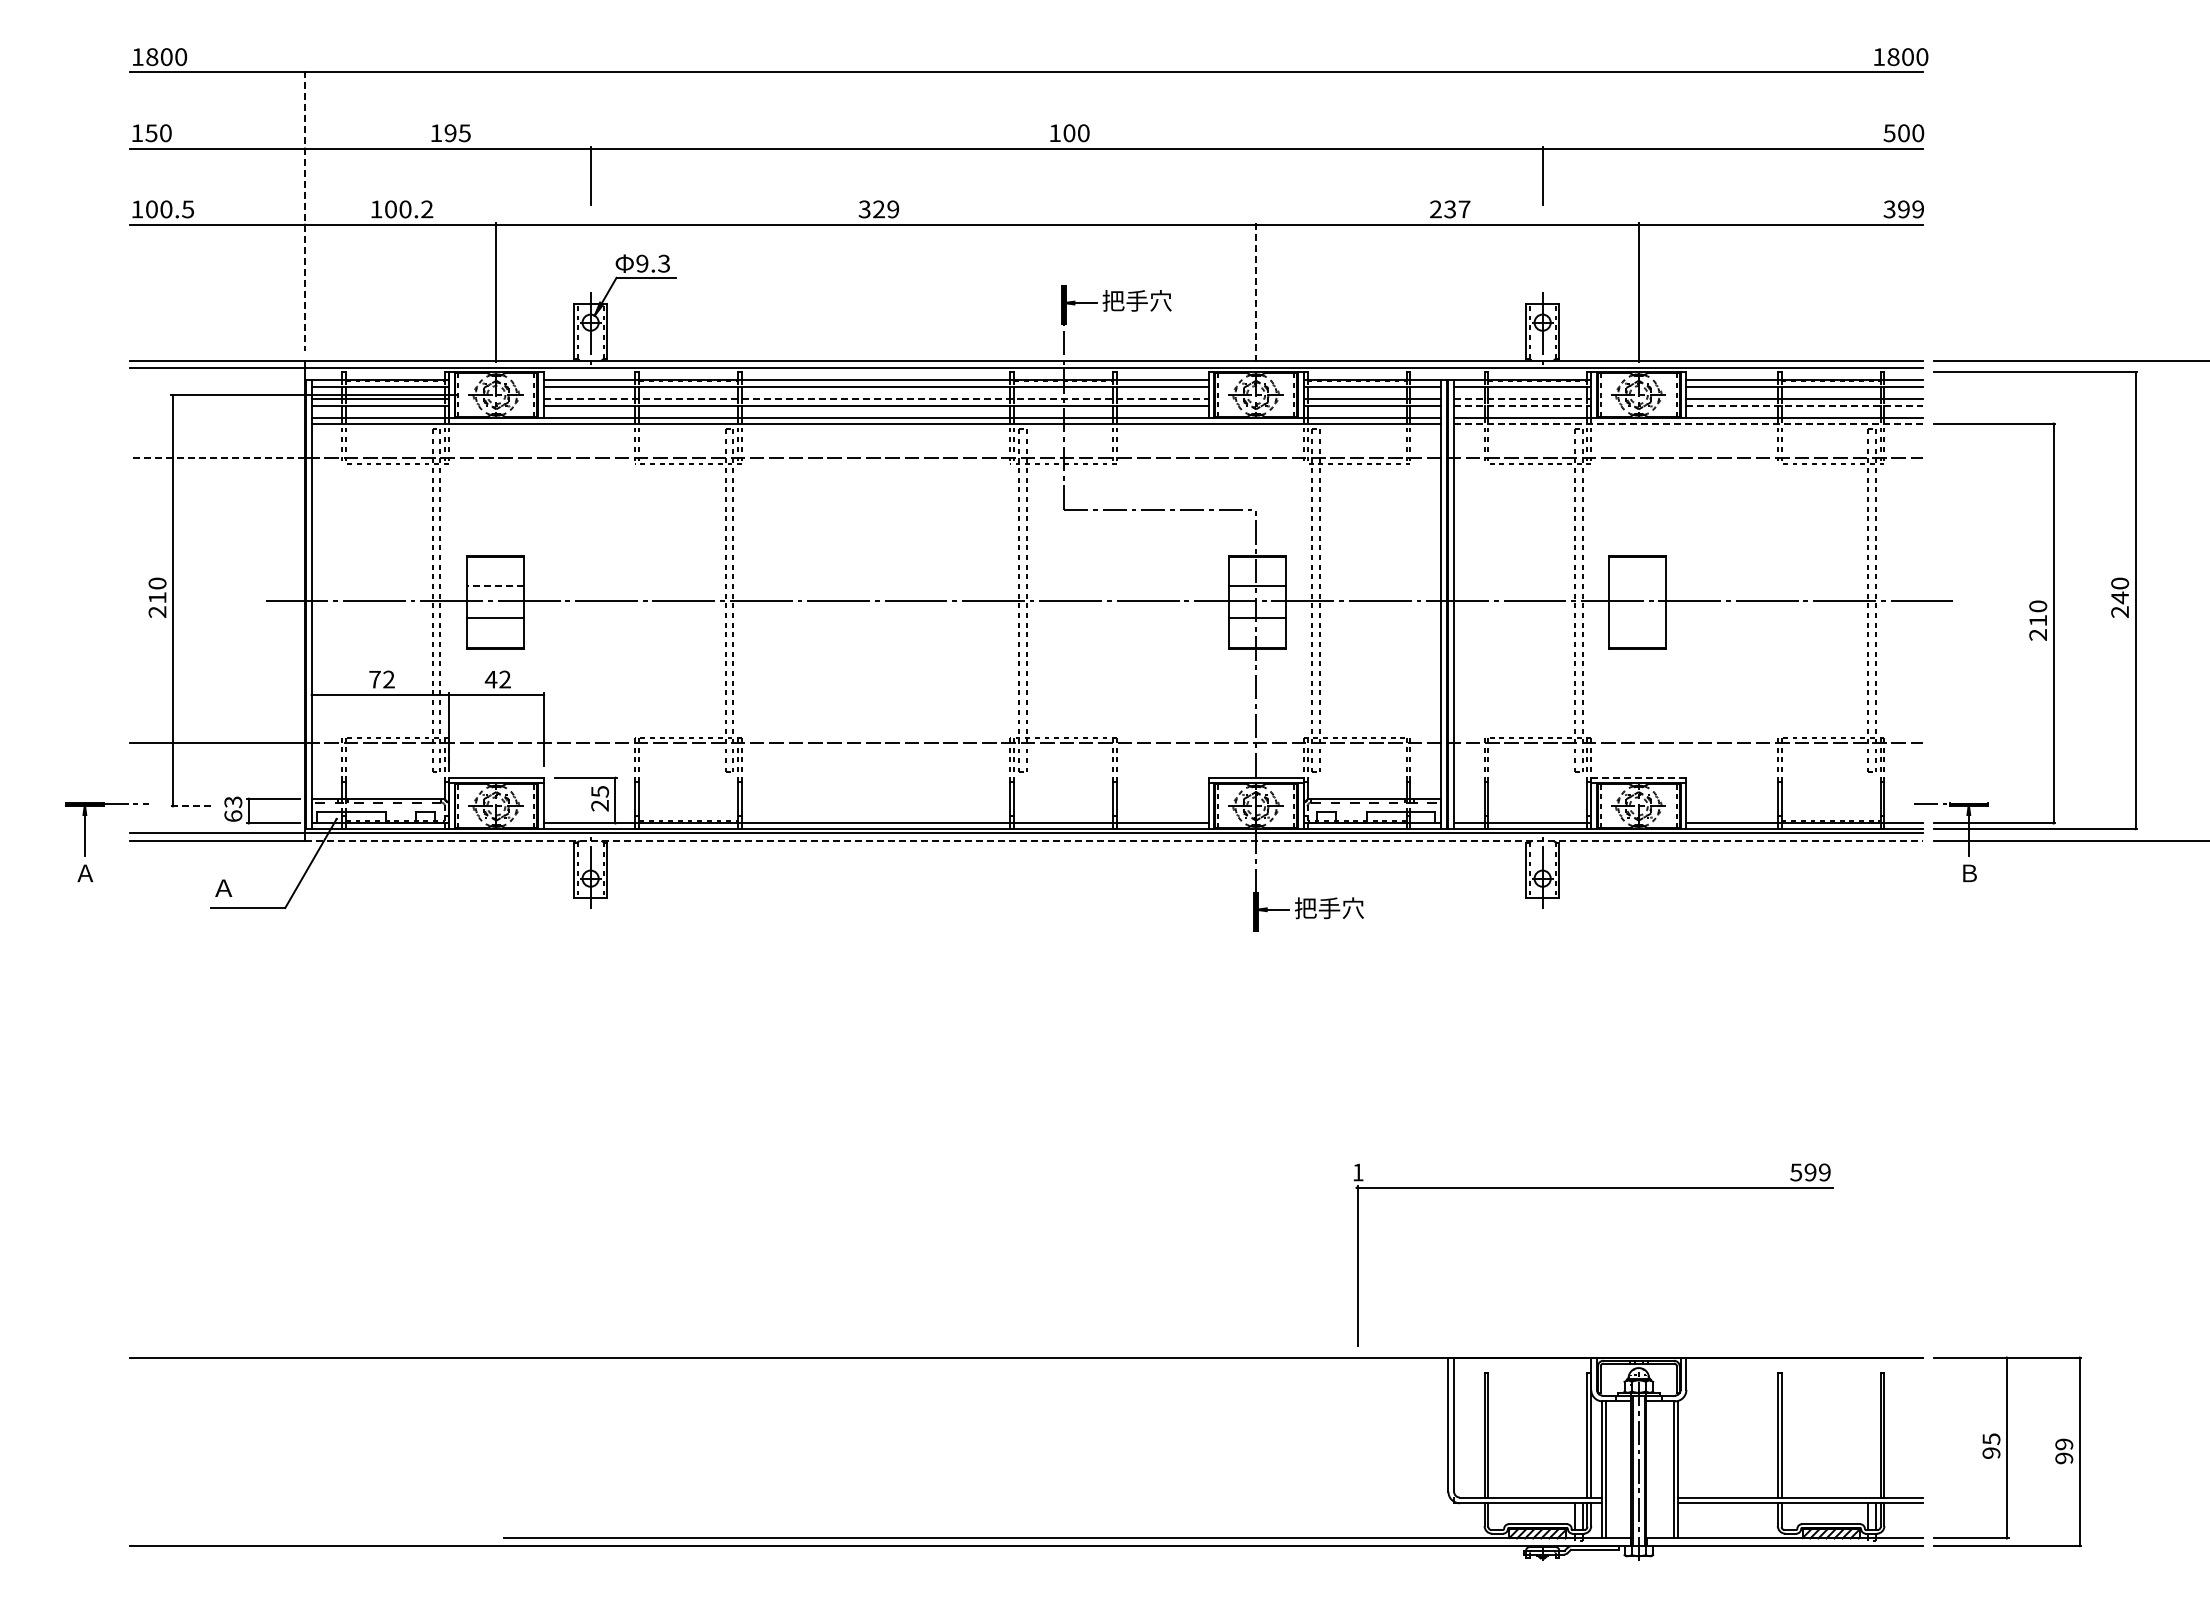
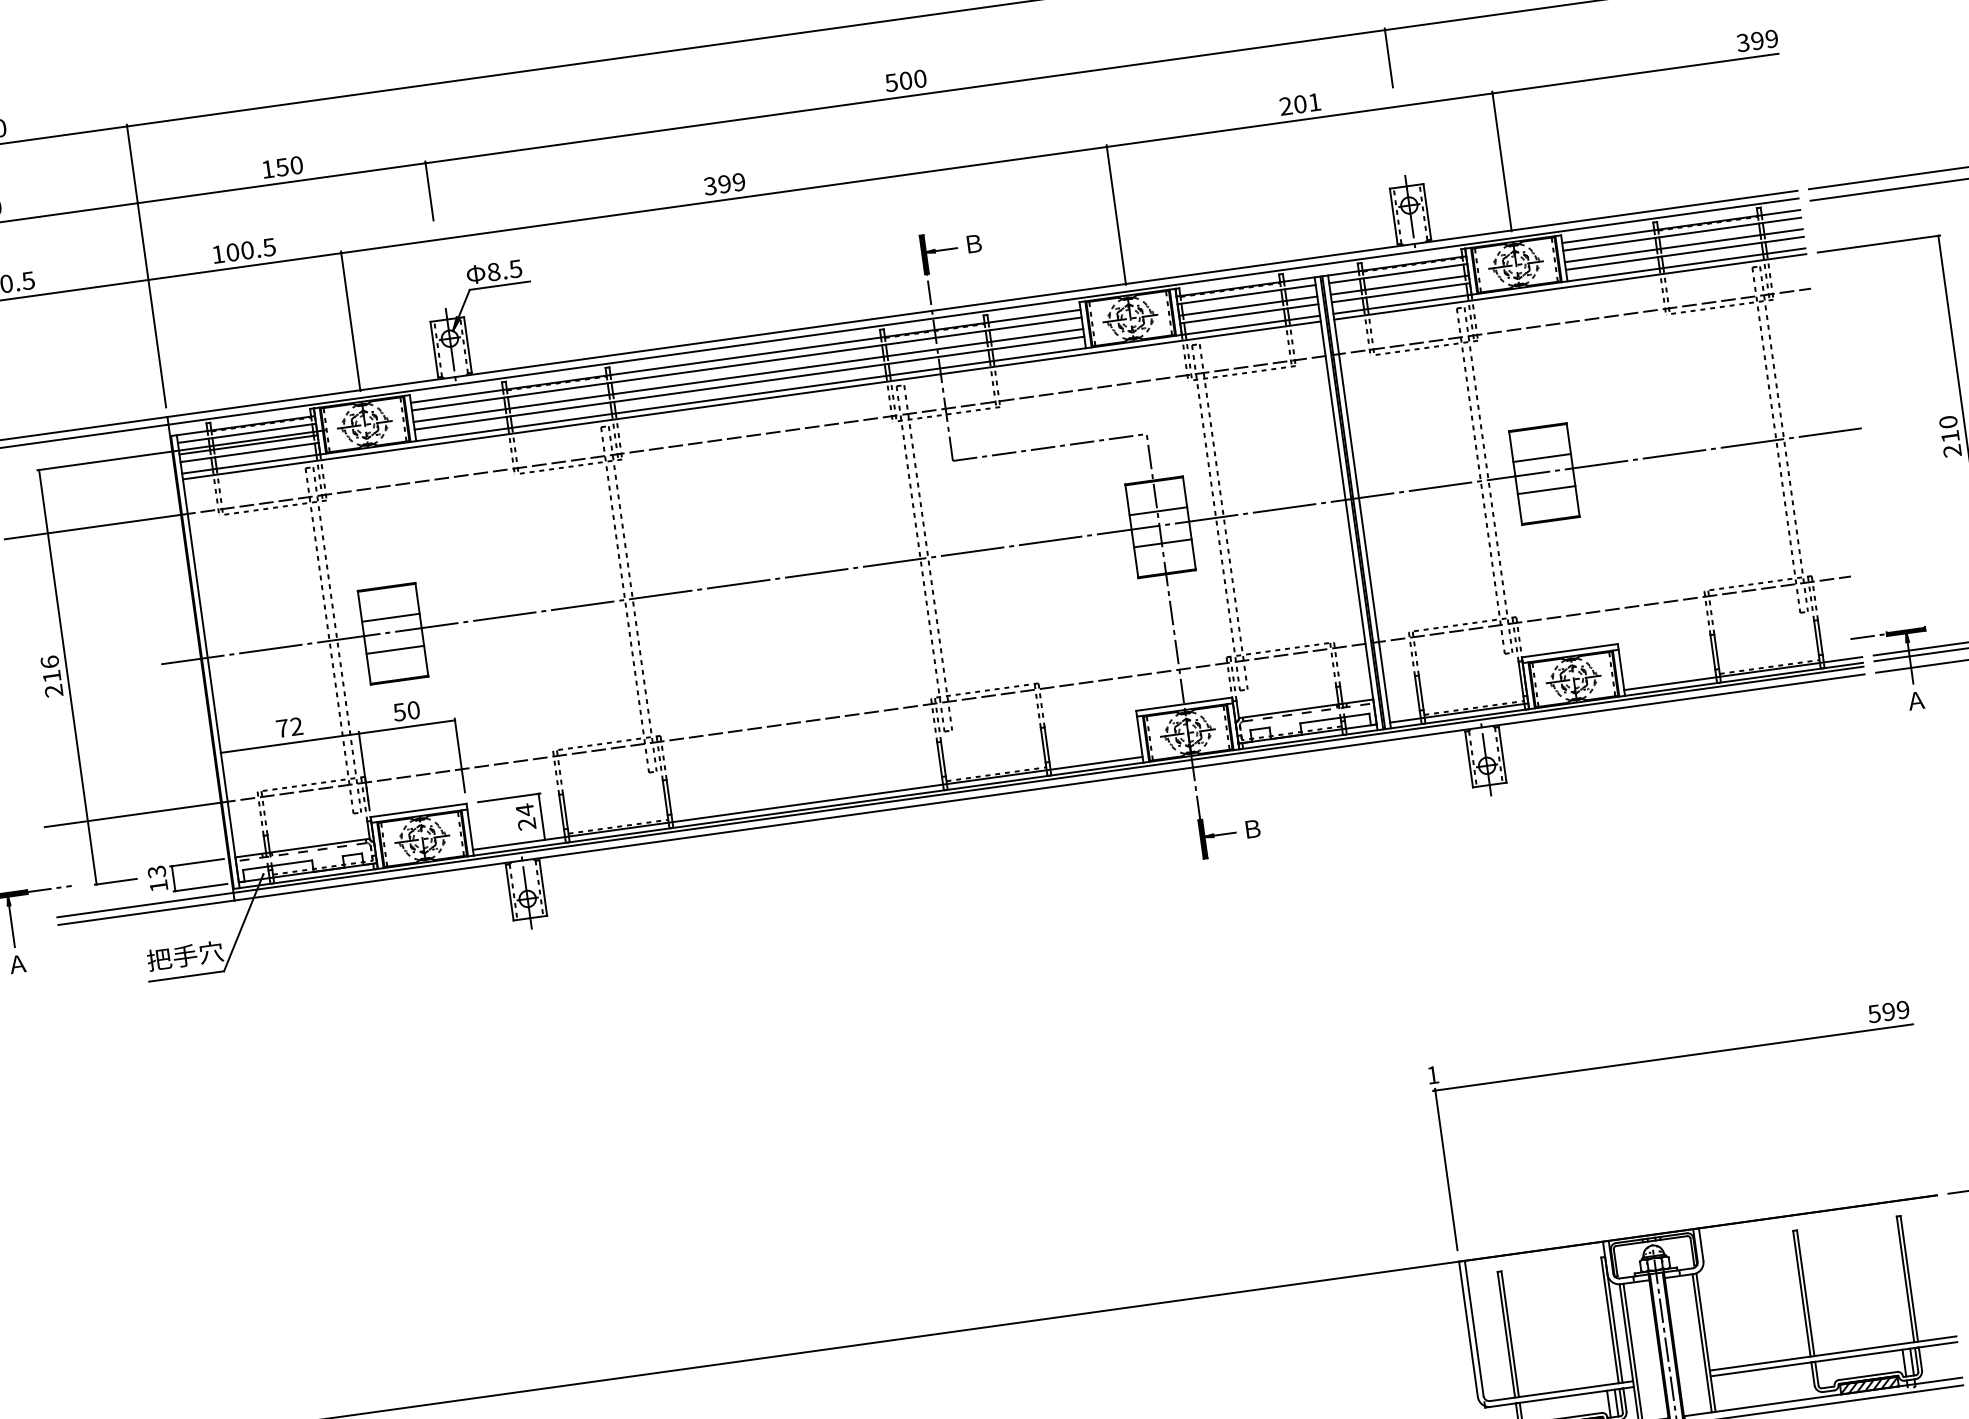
text: (457, 133) -> (289, 166), 195 -> 150
text: (1054, 133) -> (890, 83), 100 -> 500
text: (427, 209) -> (269, 247), 100.2 -> 100.5
text: (878, 209) -> (724, 184), 329 -> 399
text: (1457, 209) -> (1307, 103), 237 -> 201
line: (305, 211) -> (147, 266), dashed -> solid
text: (653, 263) -> (505, 270), 9.3 -> 8.5
line: (1256, 292) -> (1116, 215), dashed -> solid
text: (1136, 300) -> (996, 239), 把手穴 -> Ｂ
line: (876, 398) -> (748, 375), dashed -> solid
line: (1522, 398) -> (1399, 284), dashed -> solid
line: (1522, 406) -> (1400, 292), dashed -> solid
line: (1804, 406) -> (1684, 253), dashed -> solid
line: (1688, 423) -> (1570, 286), dashed -> solid
line: (217, 457) -> (92, 526), dashed -> solid
text: (157, 583) -> (49, 662), 210 -> 216
line: (495, 586) -> (390, 617), dashed -> solid
line: (1637, 586) -> (1541, 458), added
line: (1637, 618) -> (1546, 490), added
text: (497, 679) -> (405, 711), 42 -> 50
line: (1638, 777) -> (1569, 650), dashed -> solid
text: (600, 791) -> (525, 809), 25 -> 24
line: (192, 806) -> (116, 881), dashed -> solid
text: (233, 815) -> (158, 885), 63 -> 13
line: (1063, 820) -> (996, 774), added
line: (1537, 820) -> (1473, 707), added
line: (1113, 840) -> (1049, 787), dashed -> solid
text: (1969, 873) -> (1916, 700), Ｂ -> Ａ
text: (249, 887) -> (185, 955), Ａ -> 把手穴
text: (1329, 908) -> (1276, 825), 把手穴 -> Ｂ
part: (1593, 1188) -> (1672, 1058), moved

